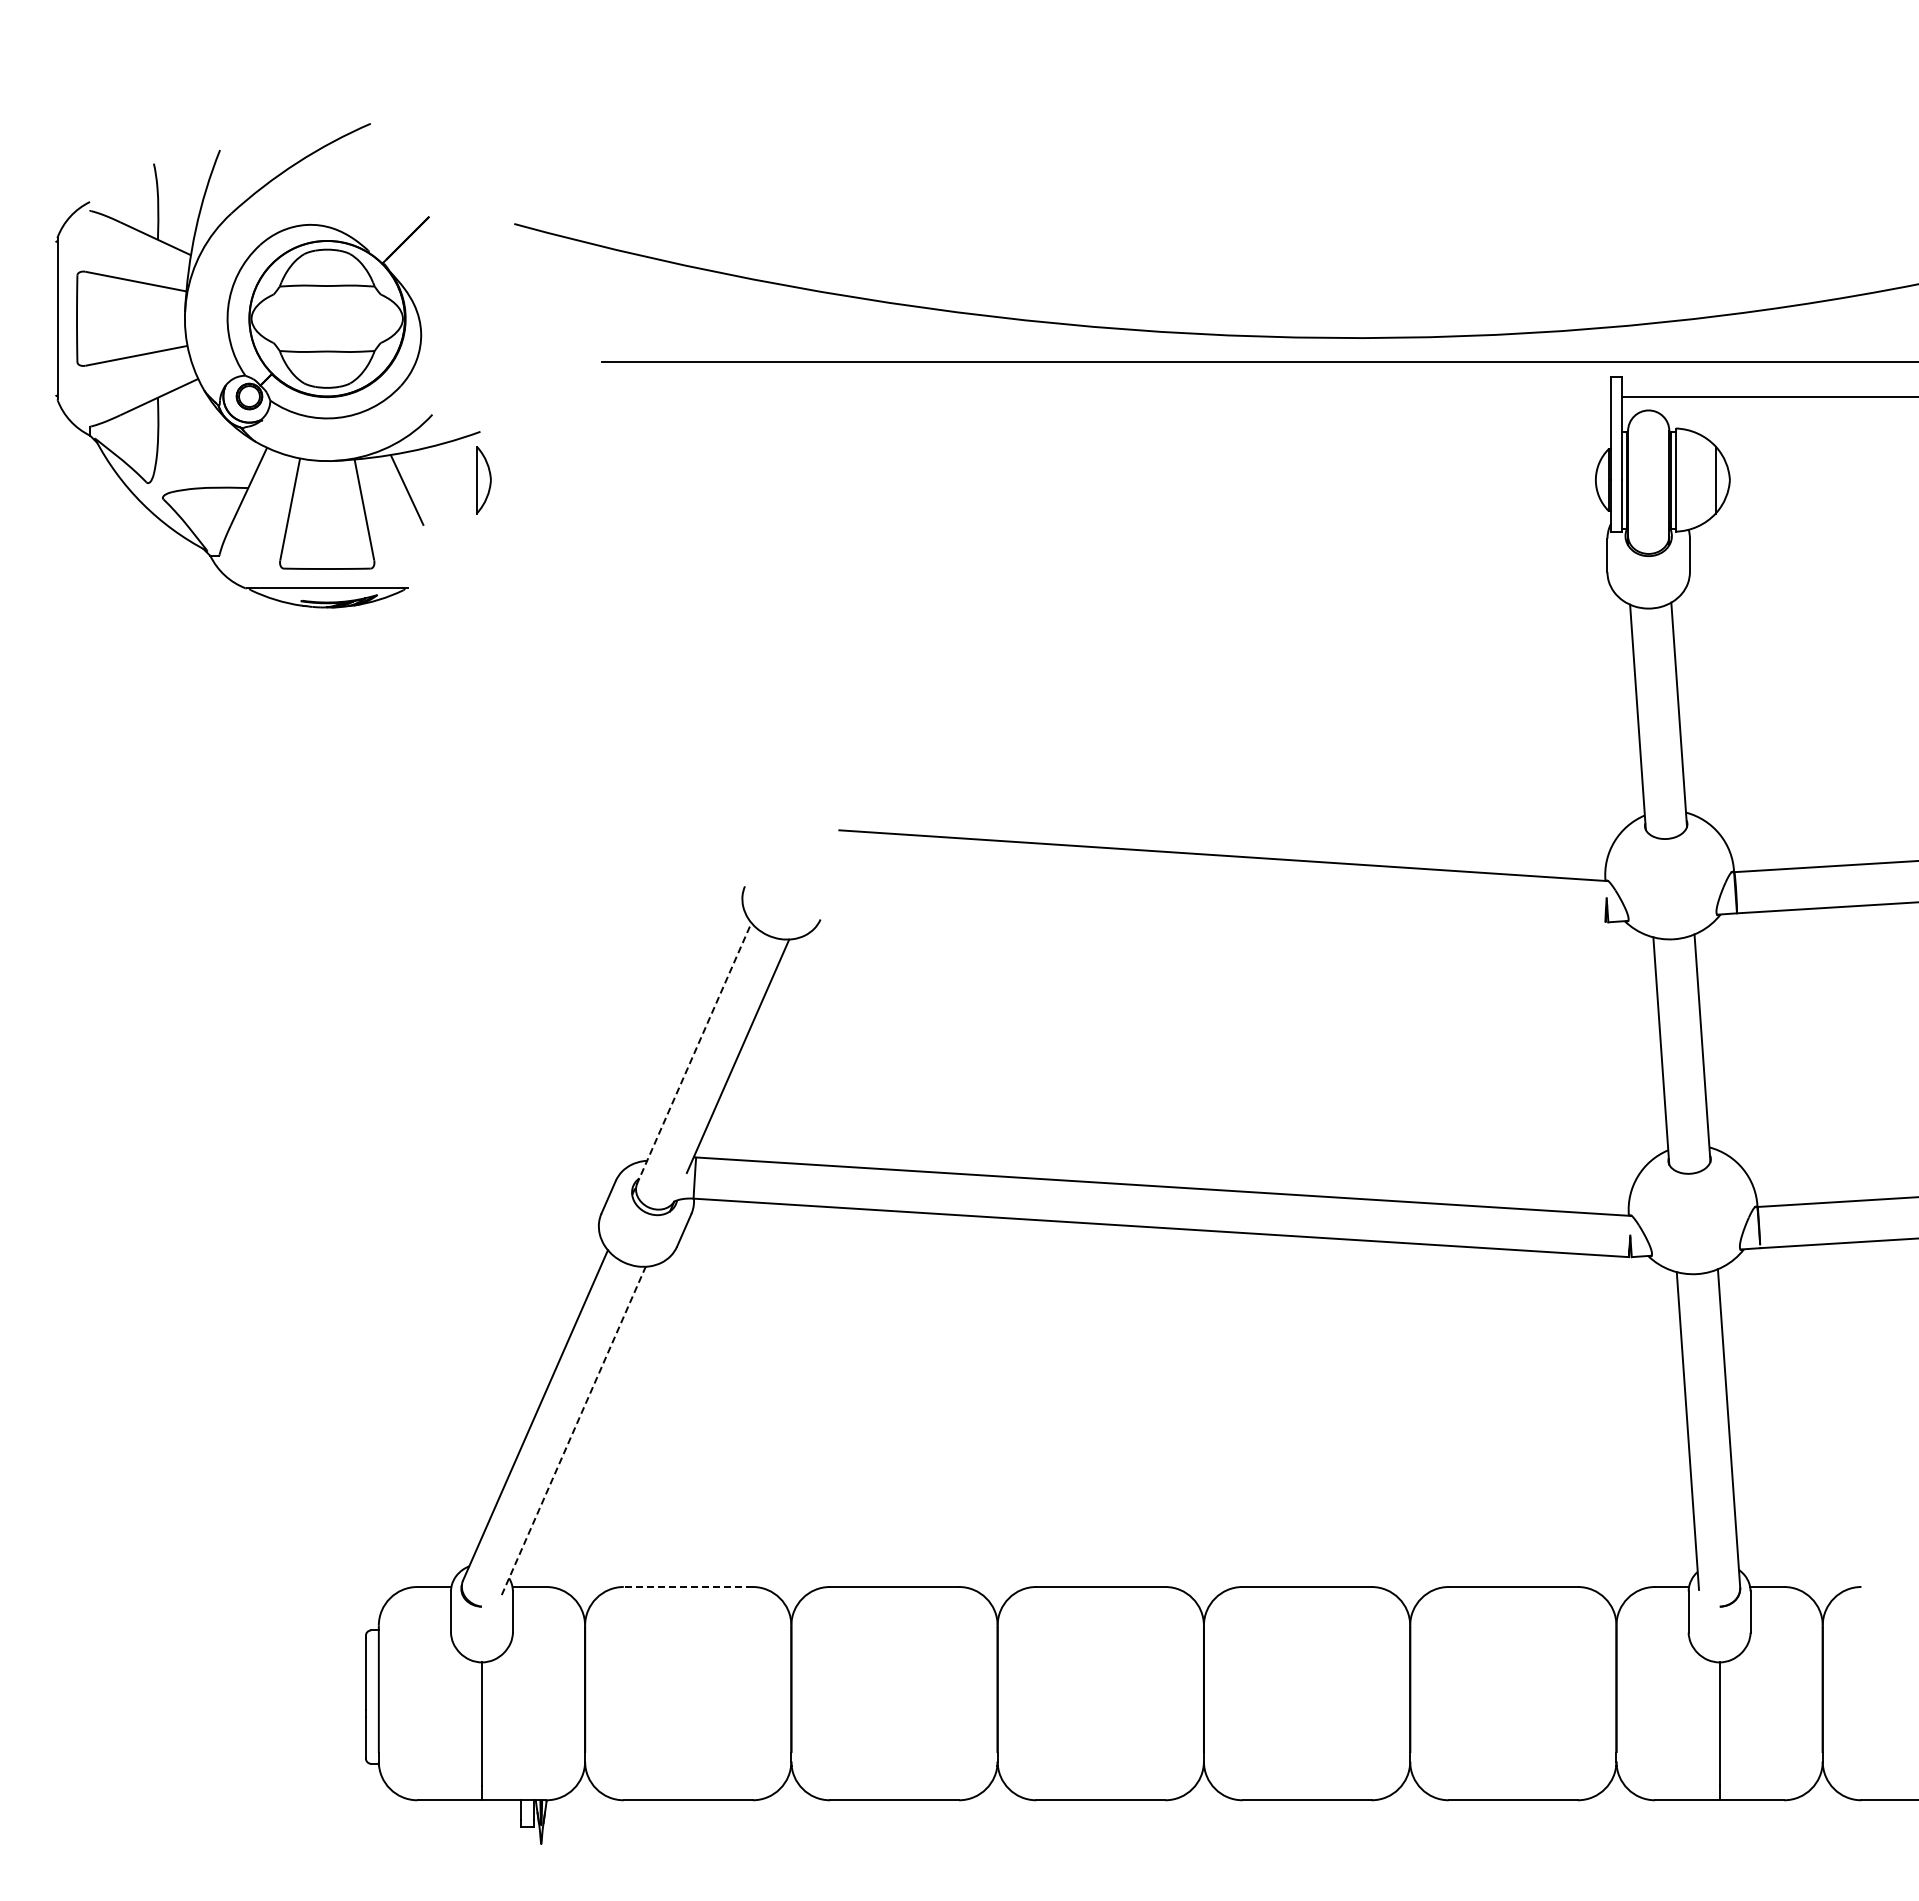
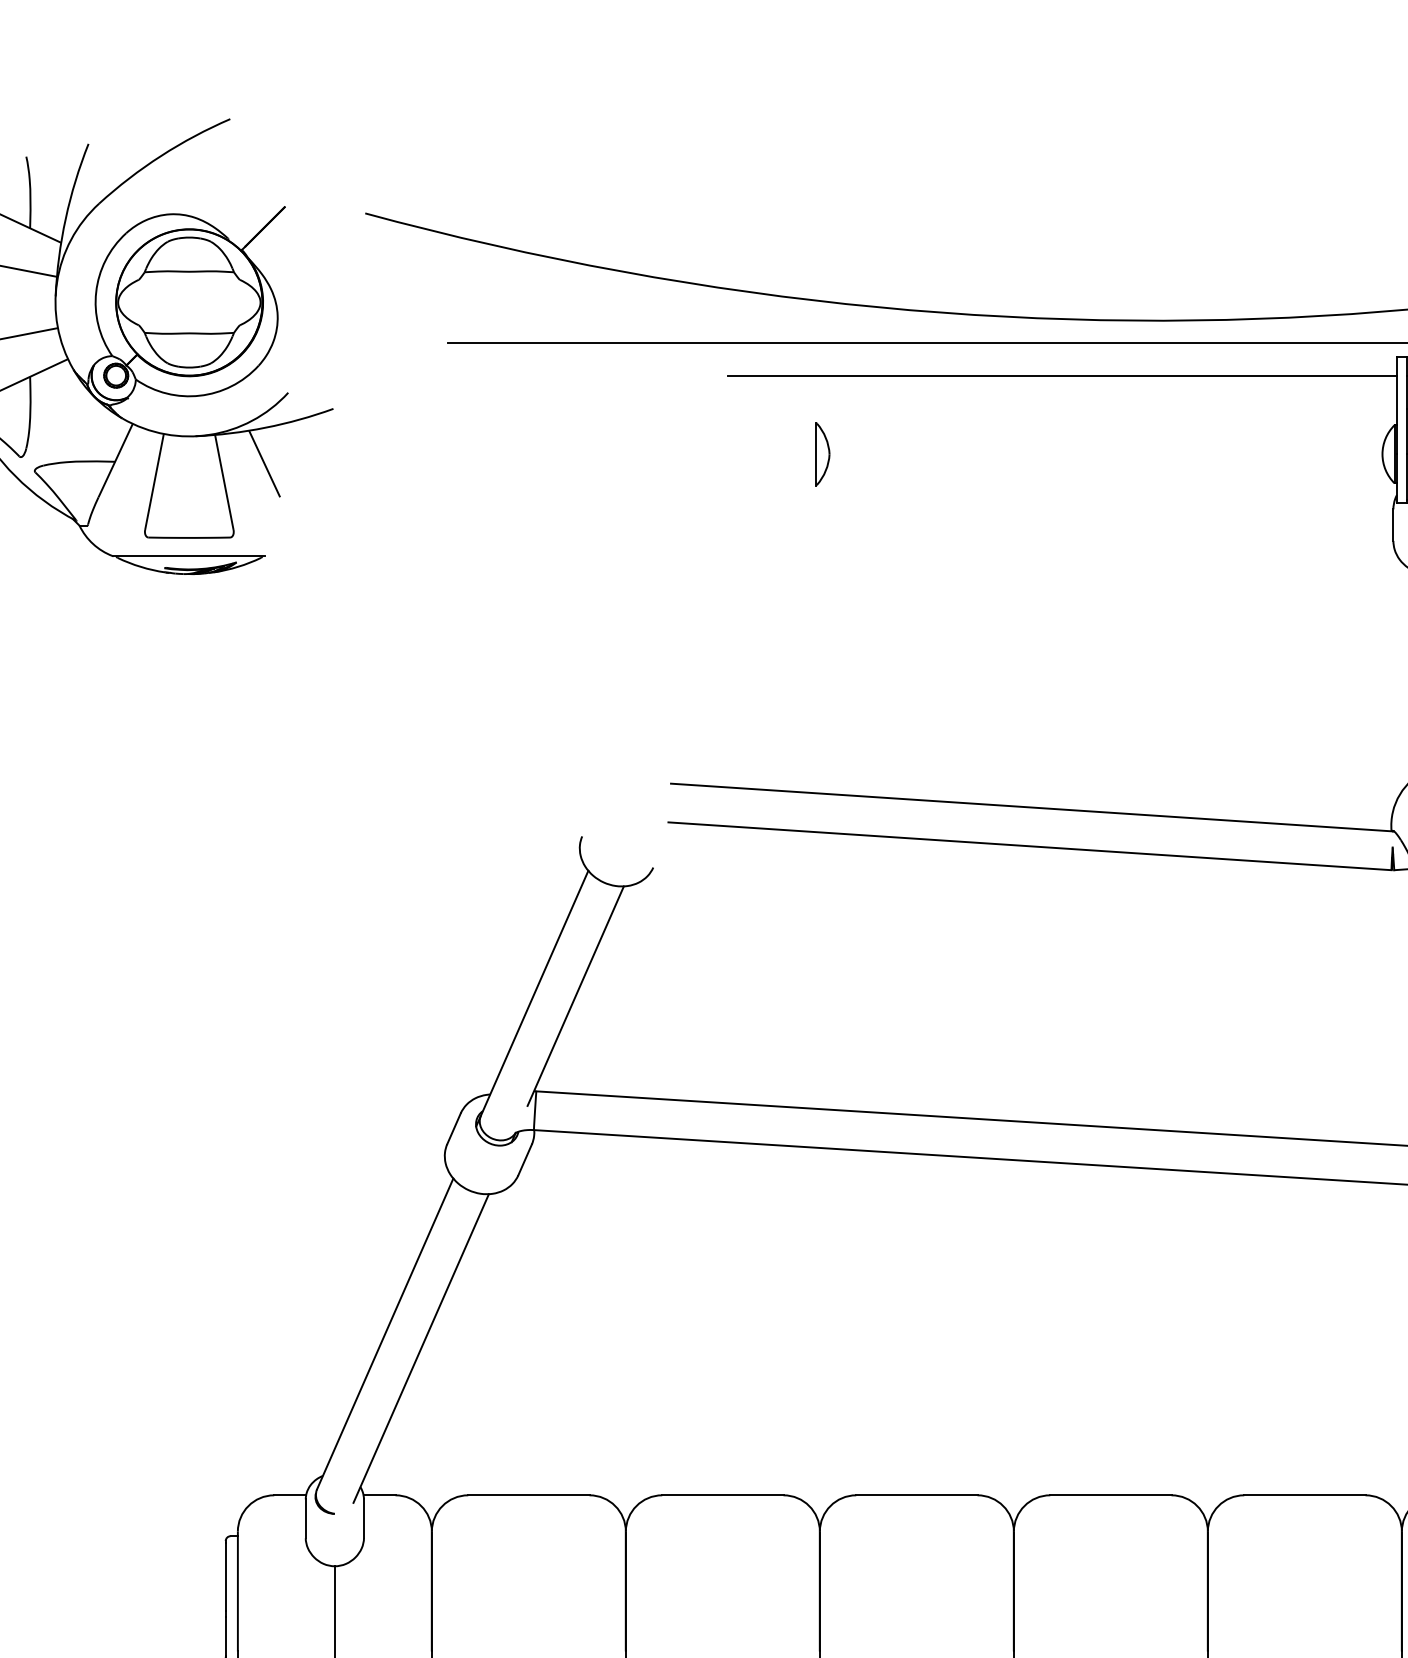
line: (1255, 396) -> (1062, 375), added
part: (483, 480) -> (822, 454), moved
line: (1220, 896) -> (1029, 845), added
line: (692, 1058) -> (532, 998), dashed -> solid
line: (573, 1430) -> (420, 1348), dashed -> solid
line: (687, 1586) -> (528, 1494), dashed -> solid

